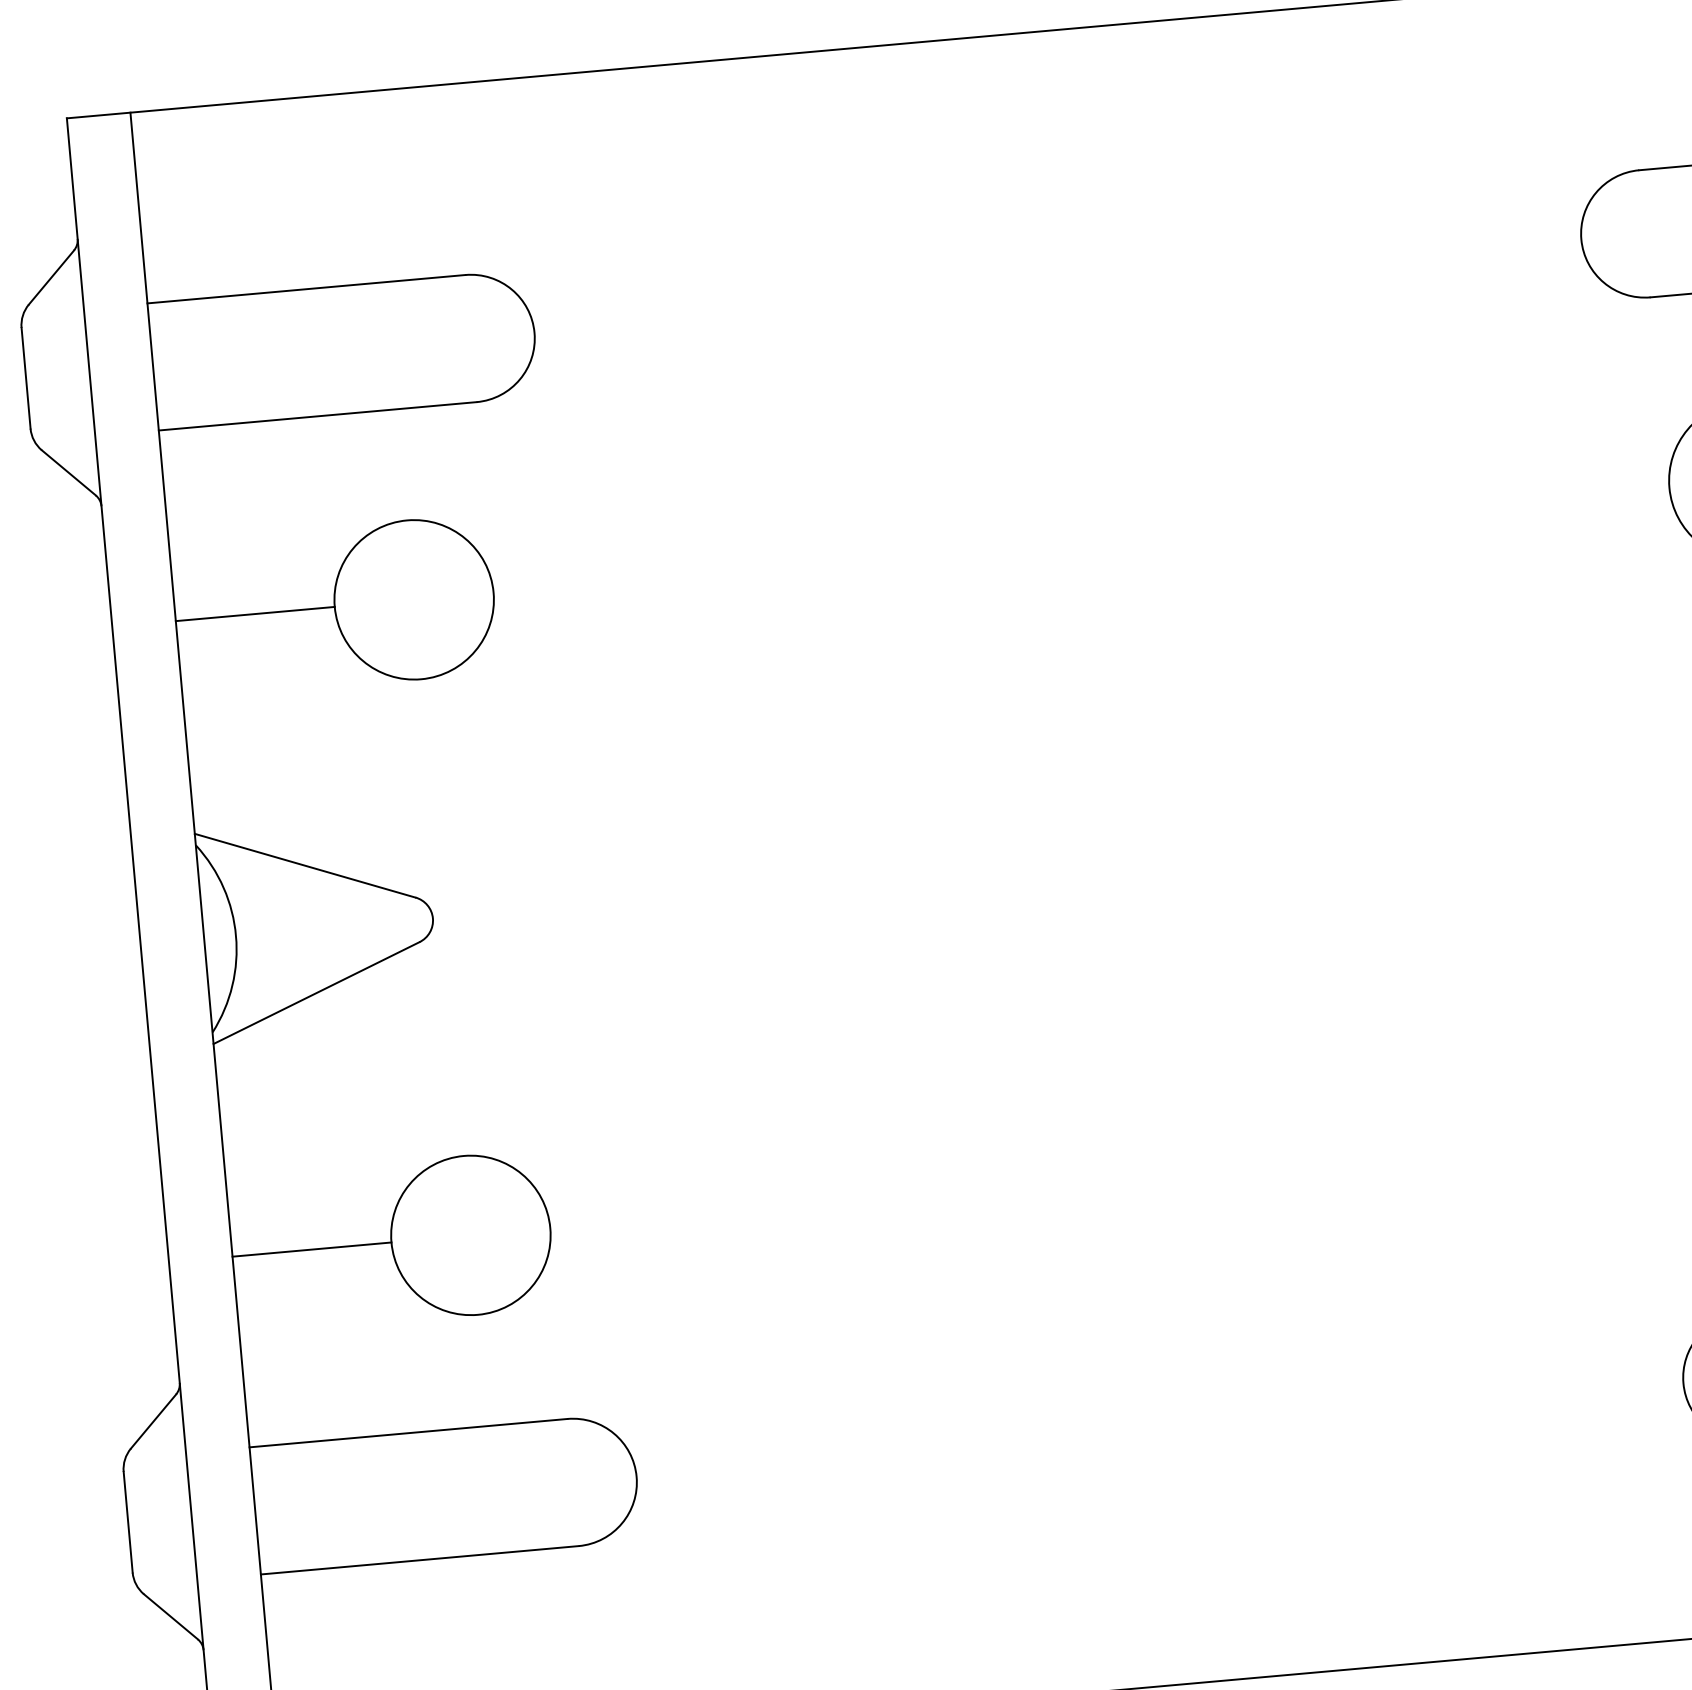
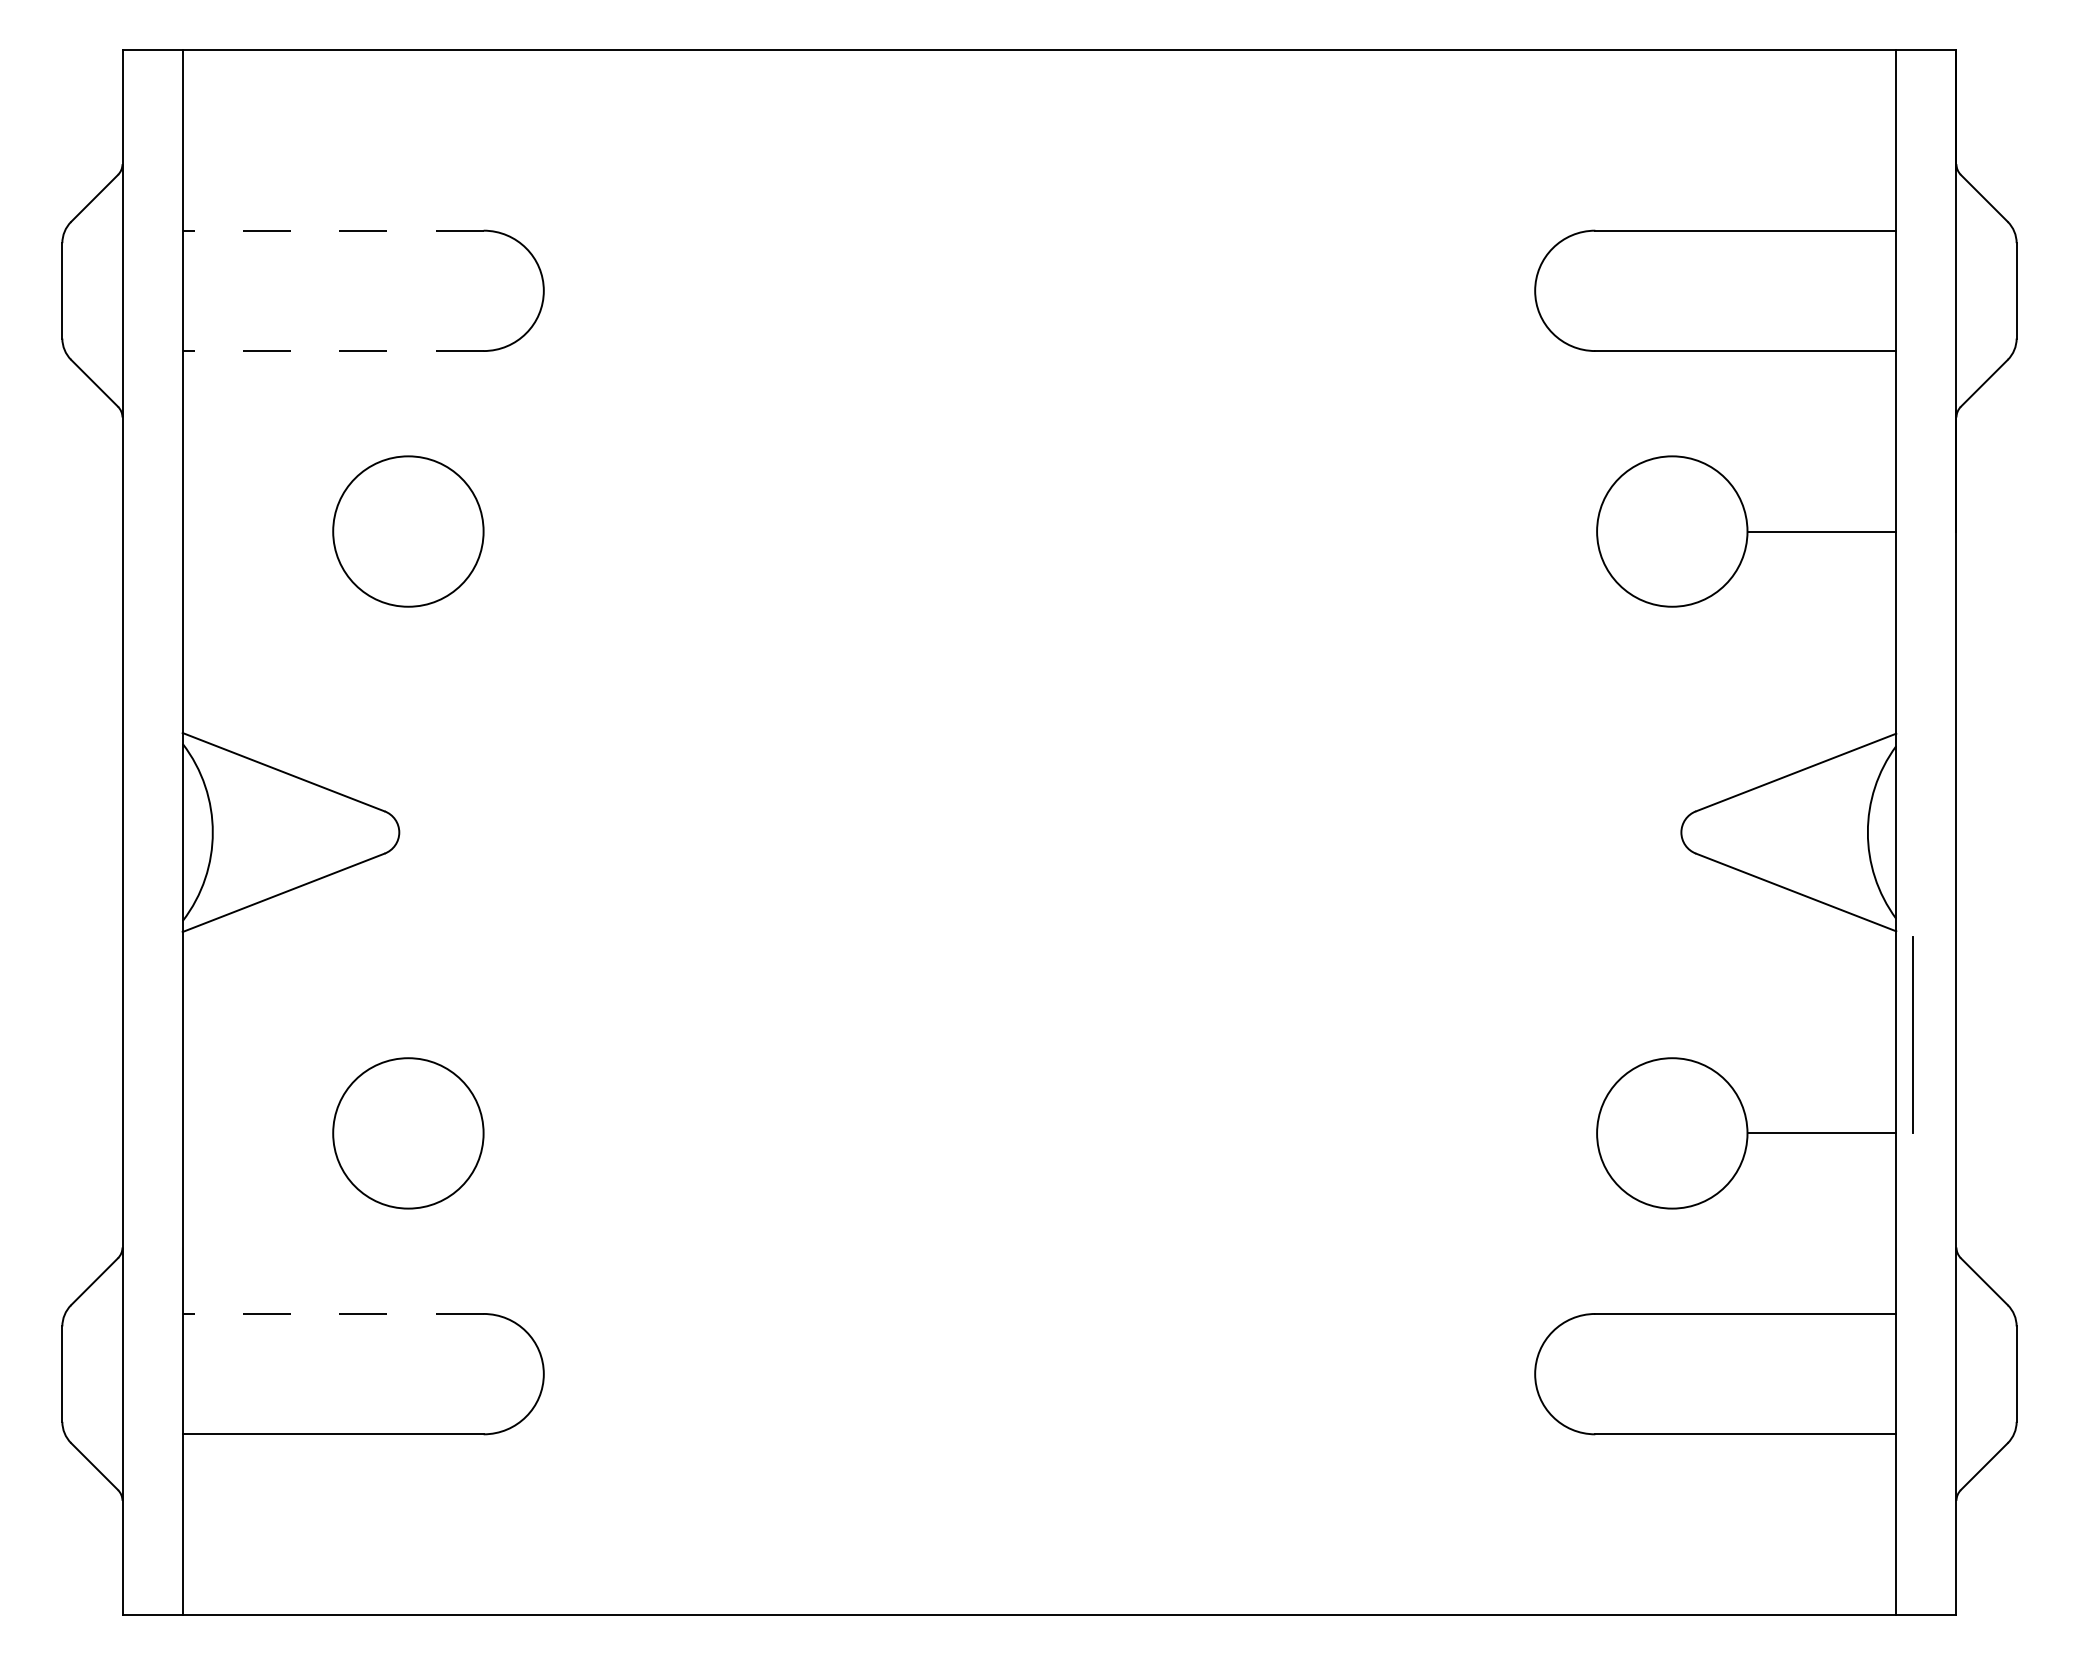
line: (305, 289) -> (332, 230), solid -> dashed
line: (317, 416) -> (332, 351), solid -> dashed
line: (254, 614) -> (257, 531), removed
line: (311, 1249) -> (257, 1133), removed
line: (407, 1432) -> (332, 1313), solid -> dashed

